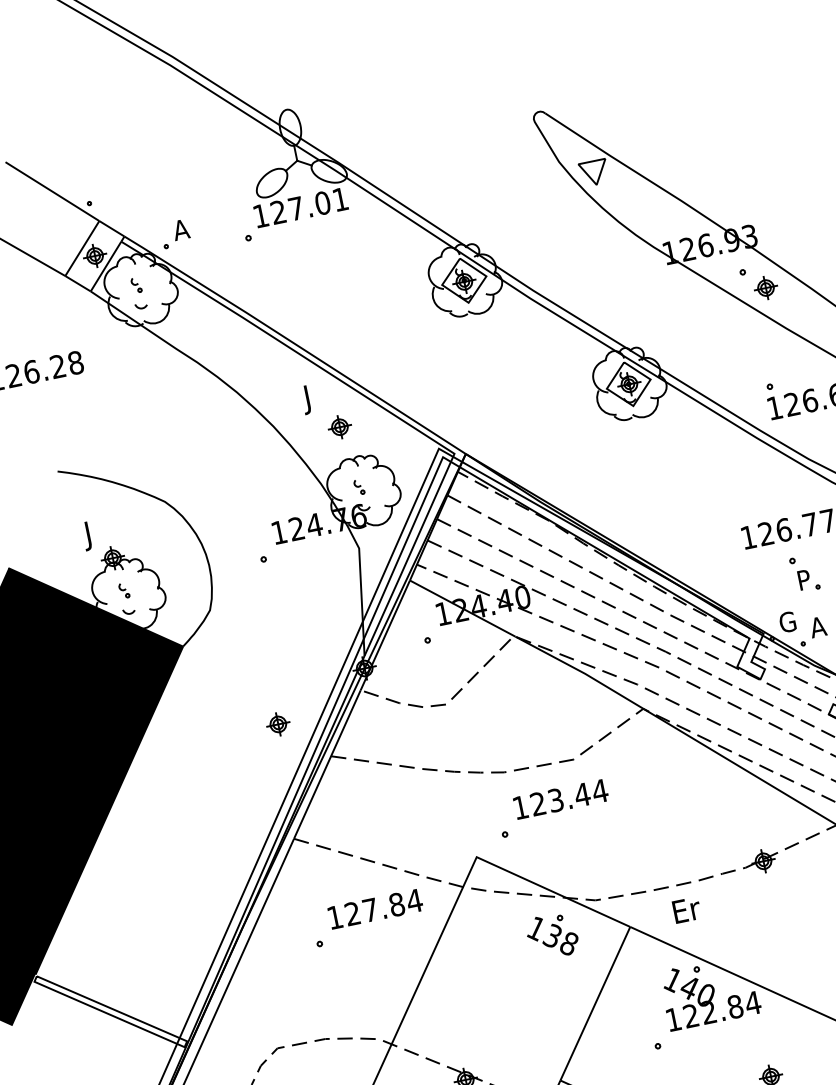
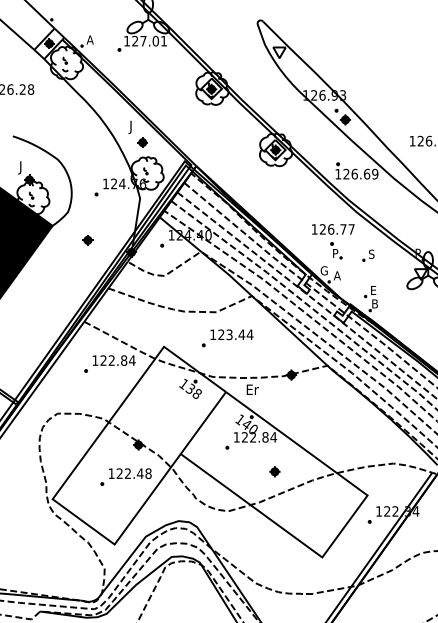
part: (277, 724) -> (87, 240), moved
part: (553, 809) -> (227, 338), moved
text: (369, 910) -> (111, 360), 127.84 -> 122.84

